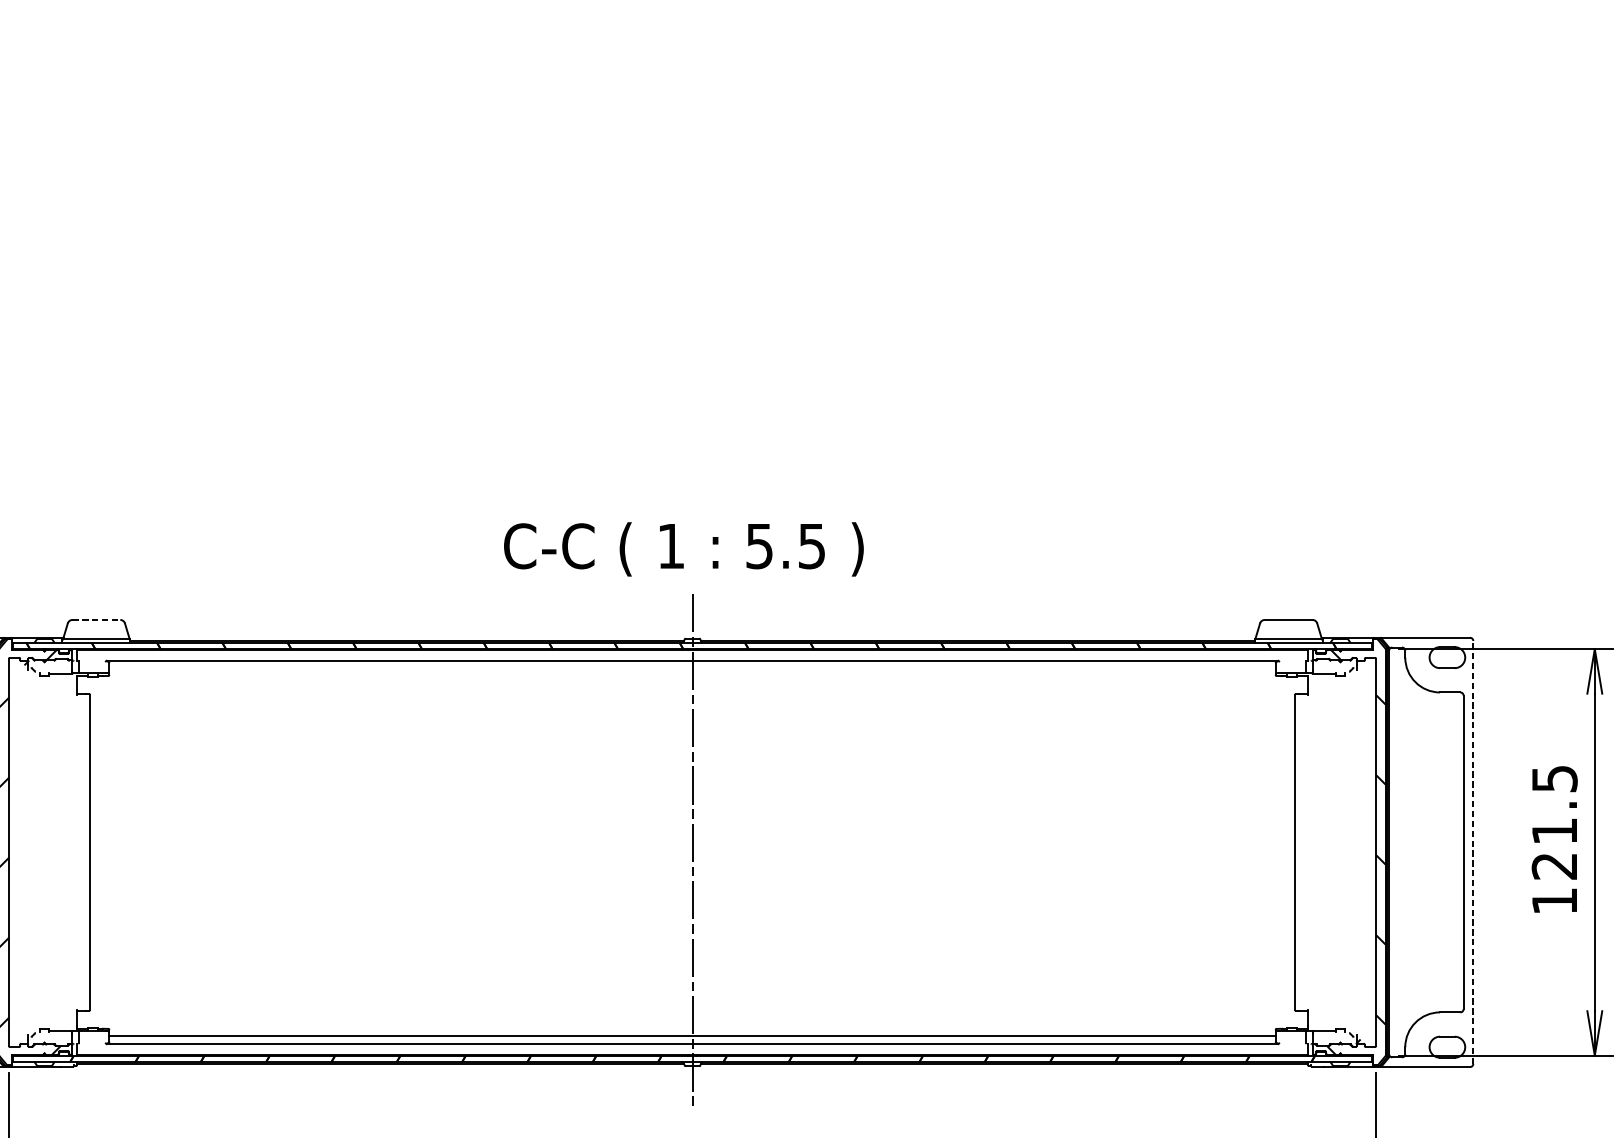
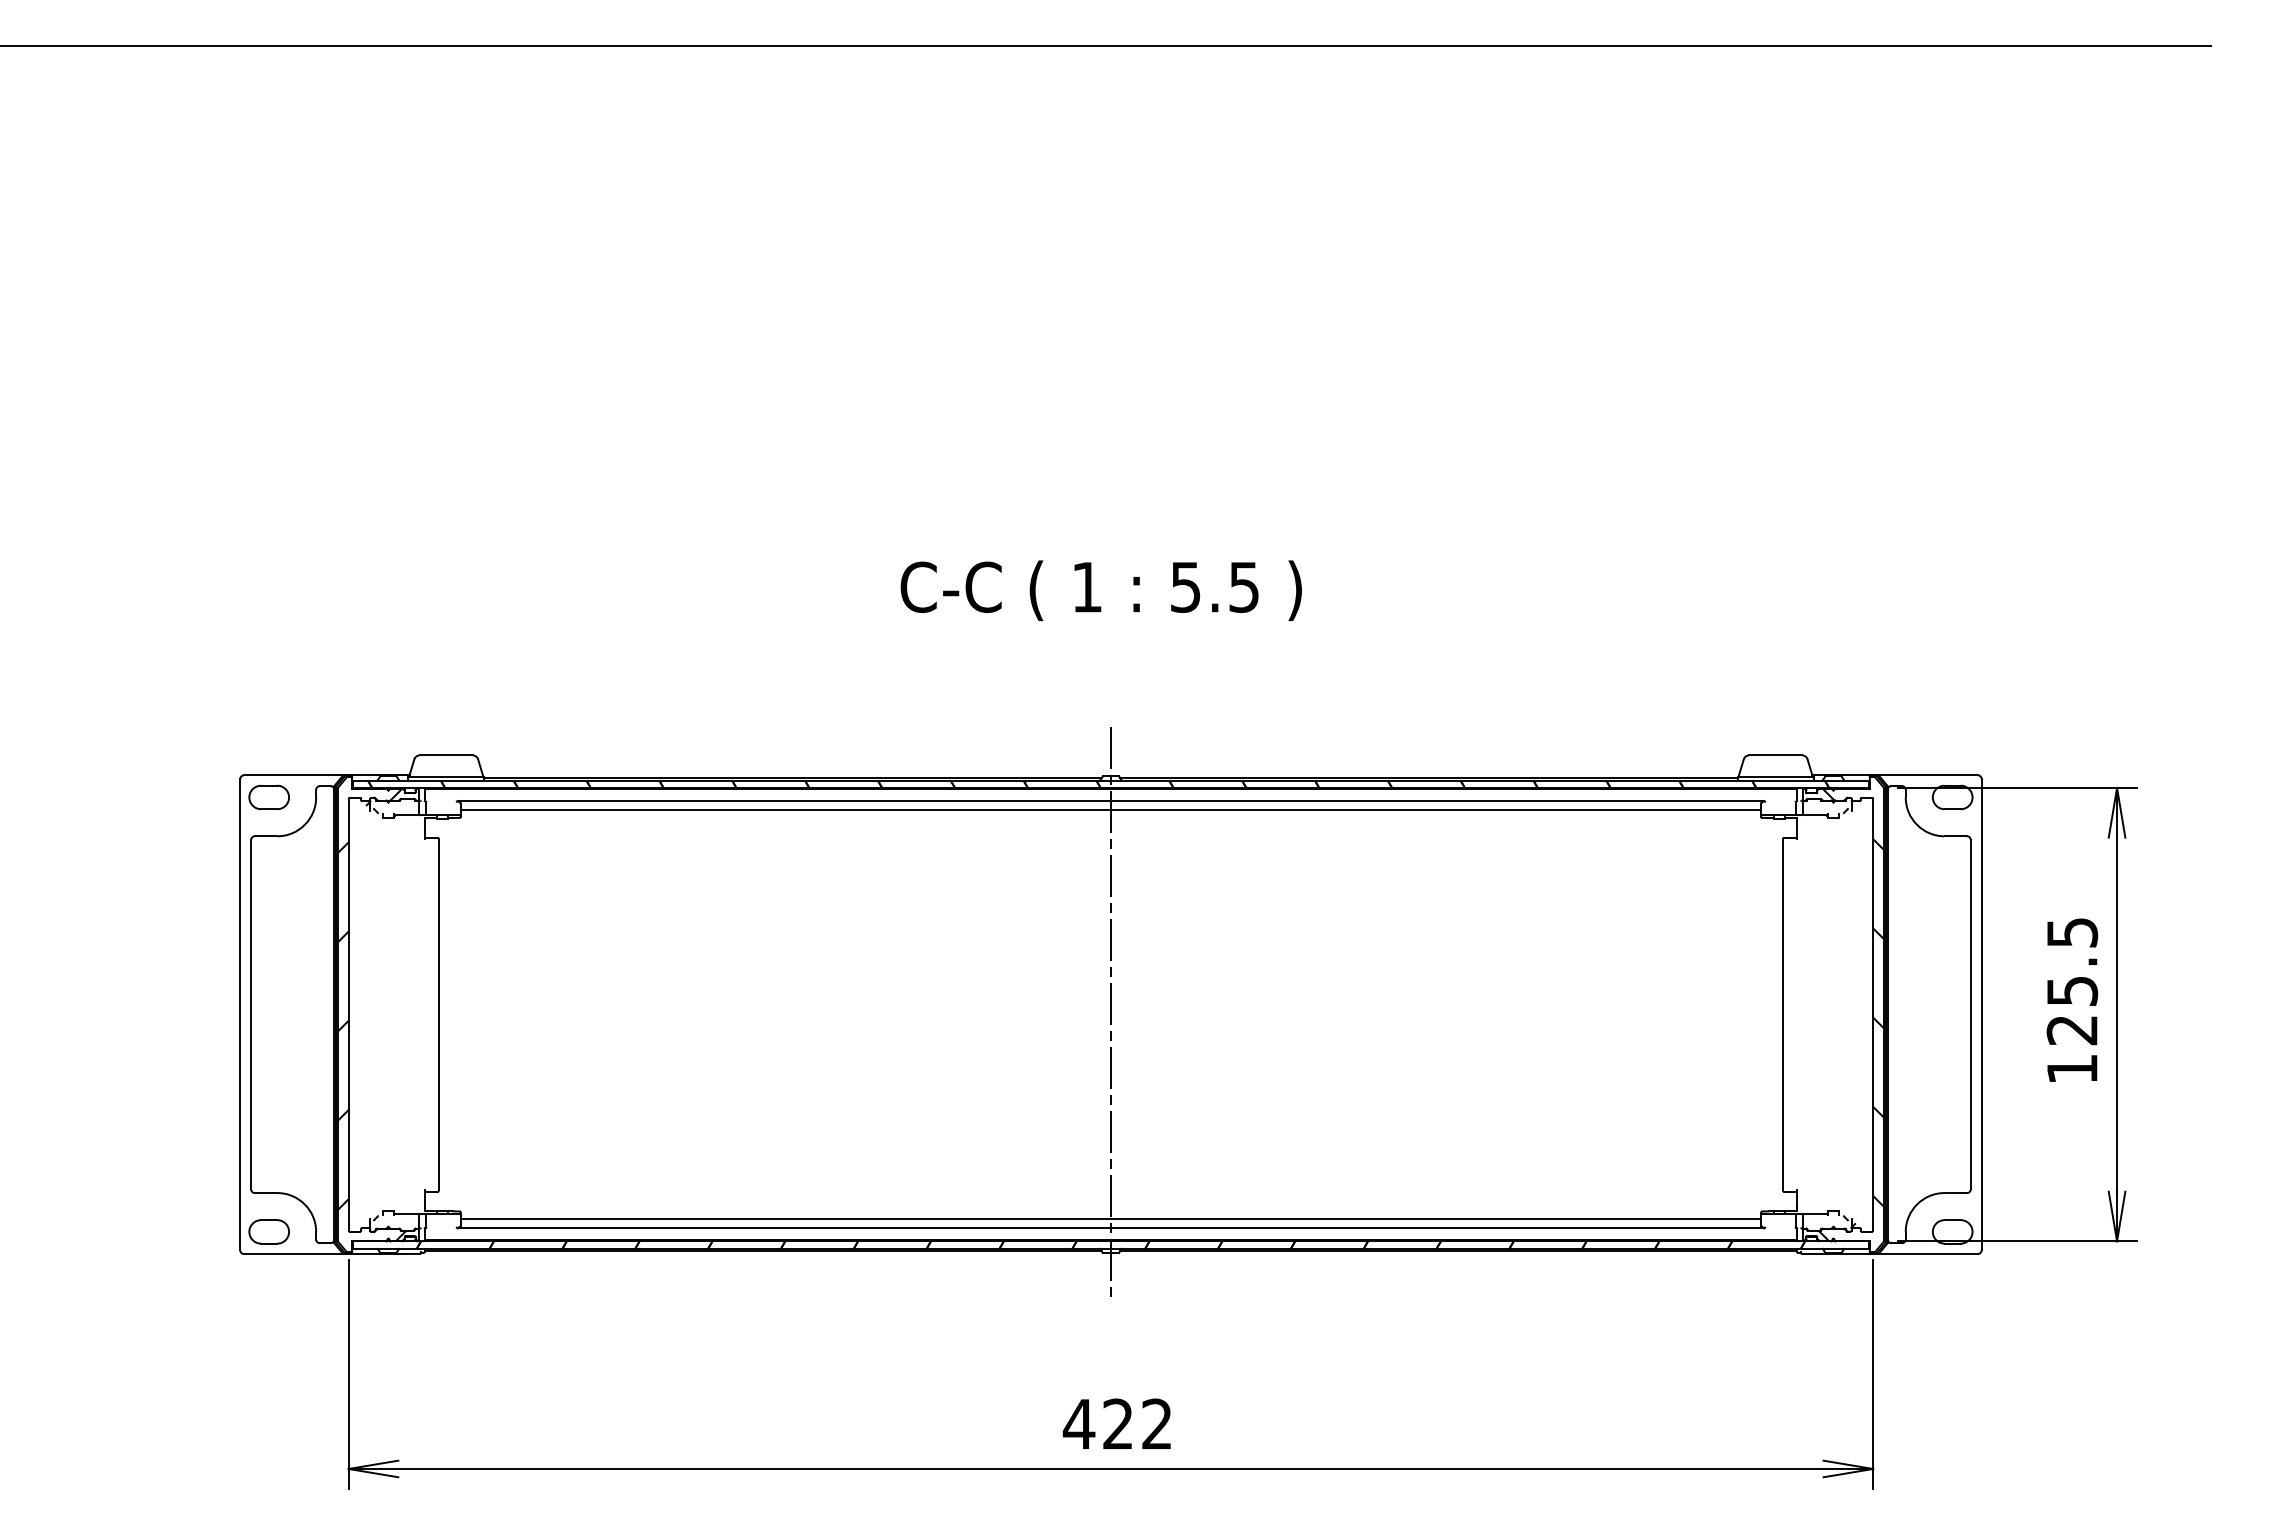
text: (683, 549) -> (1100, 590), moved
line: (96, 620) -> (446, 755), dashed -> solid
line: (692, 669) -> (1110, 810), added
text: (1554, 831) -> (2072, 991), 121.5 -> 125.5
line: (1473, 852) -> (1981, 1014), dashed -> solid

